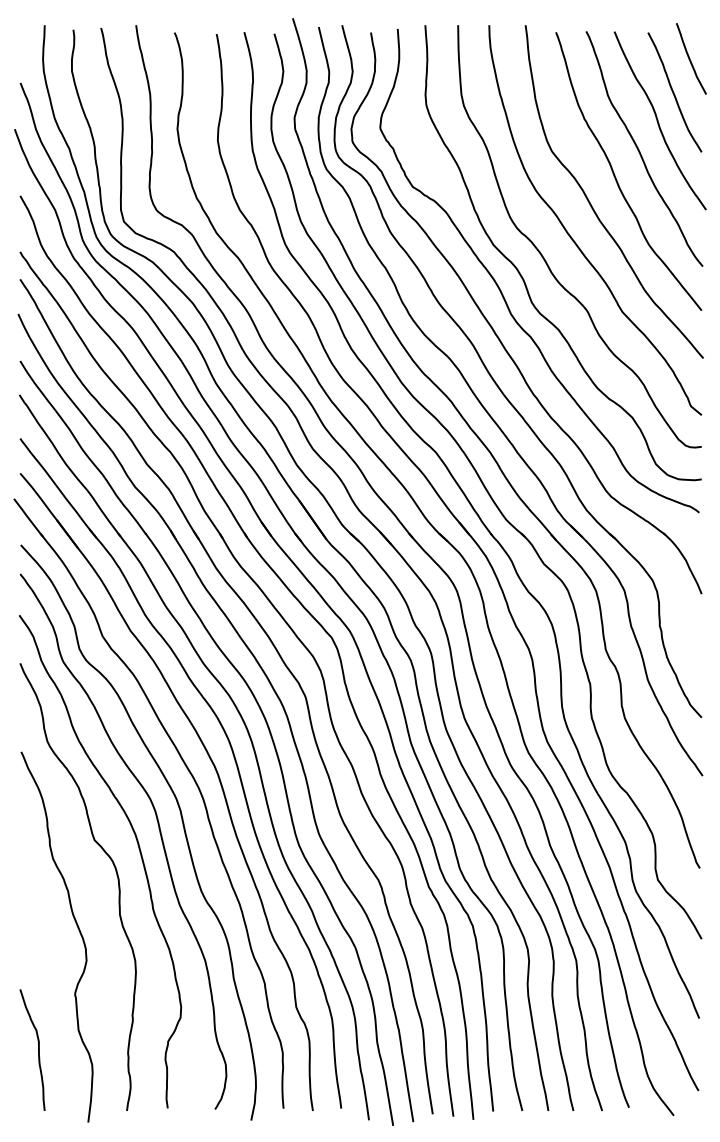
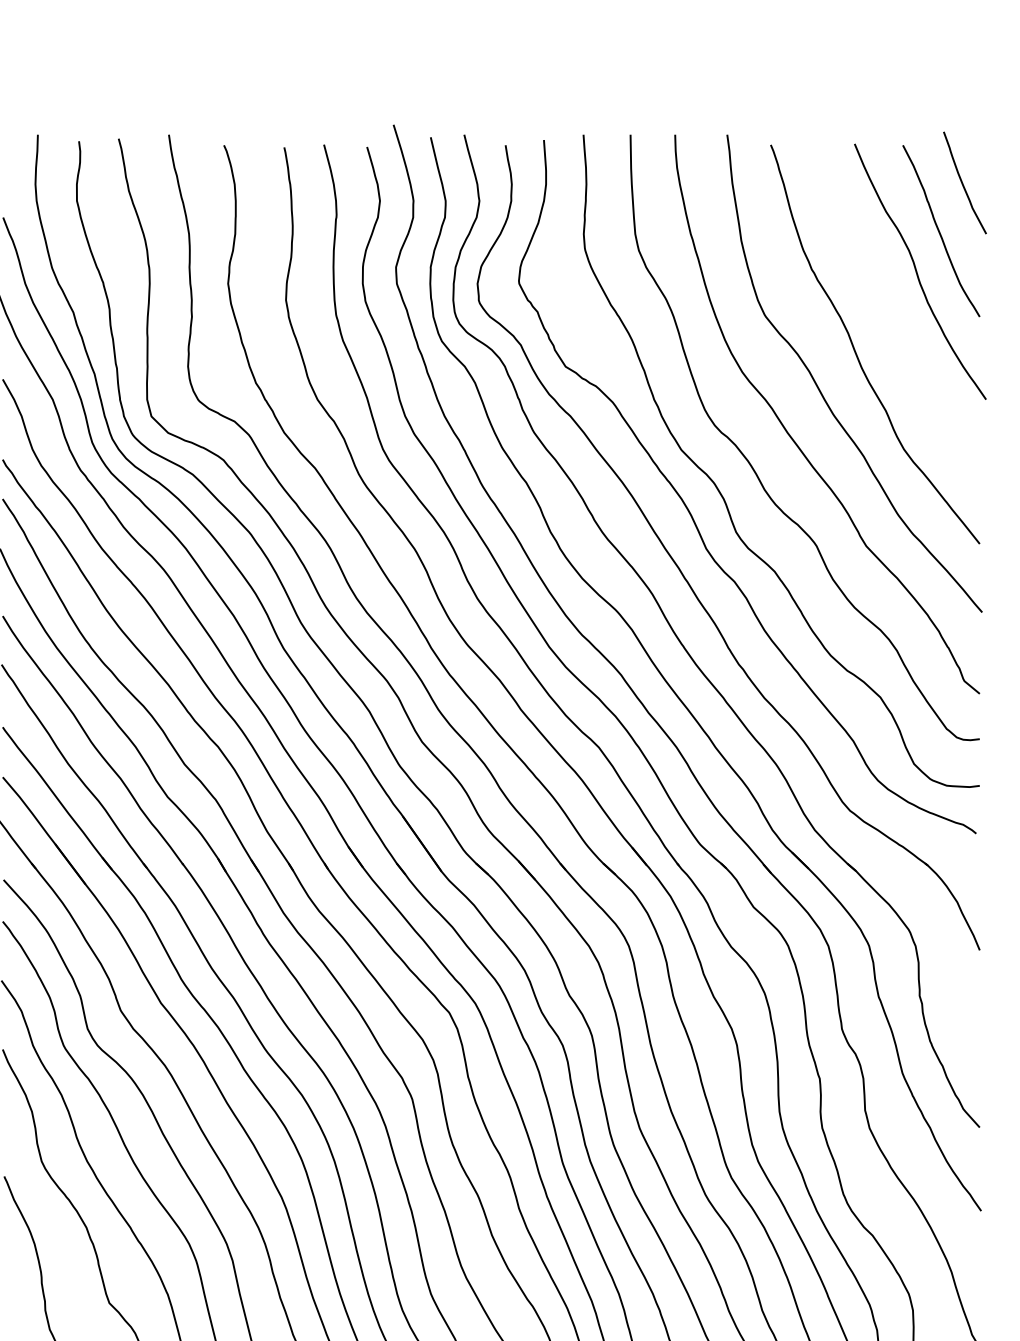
curve: (640, 151) -> (891, 315), removed

